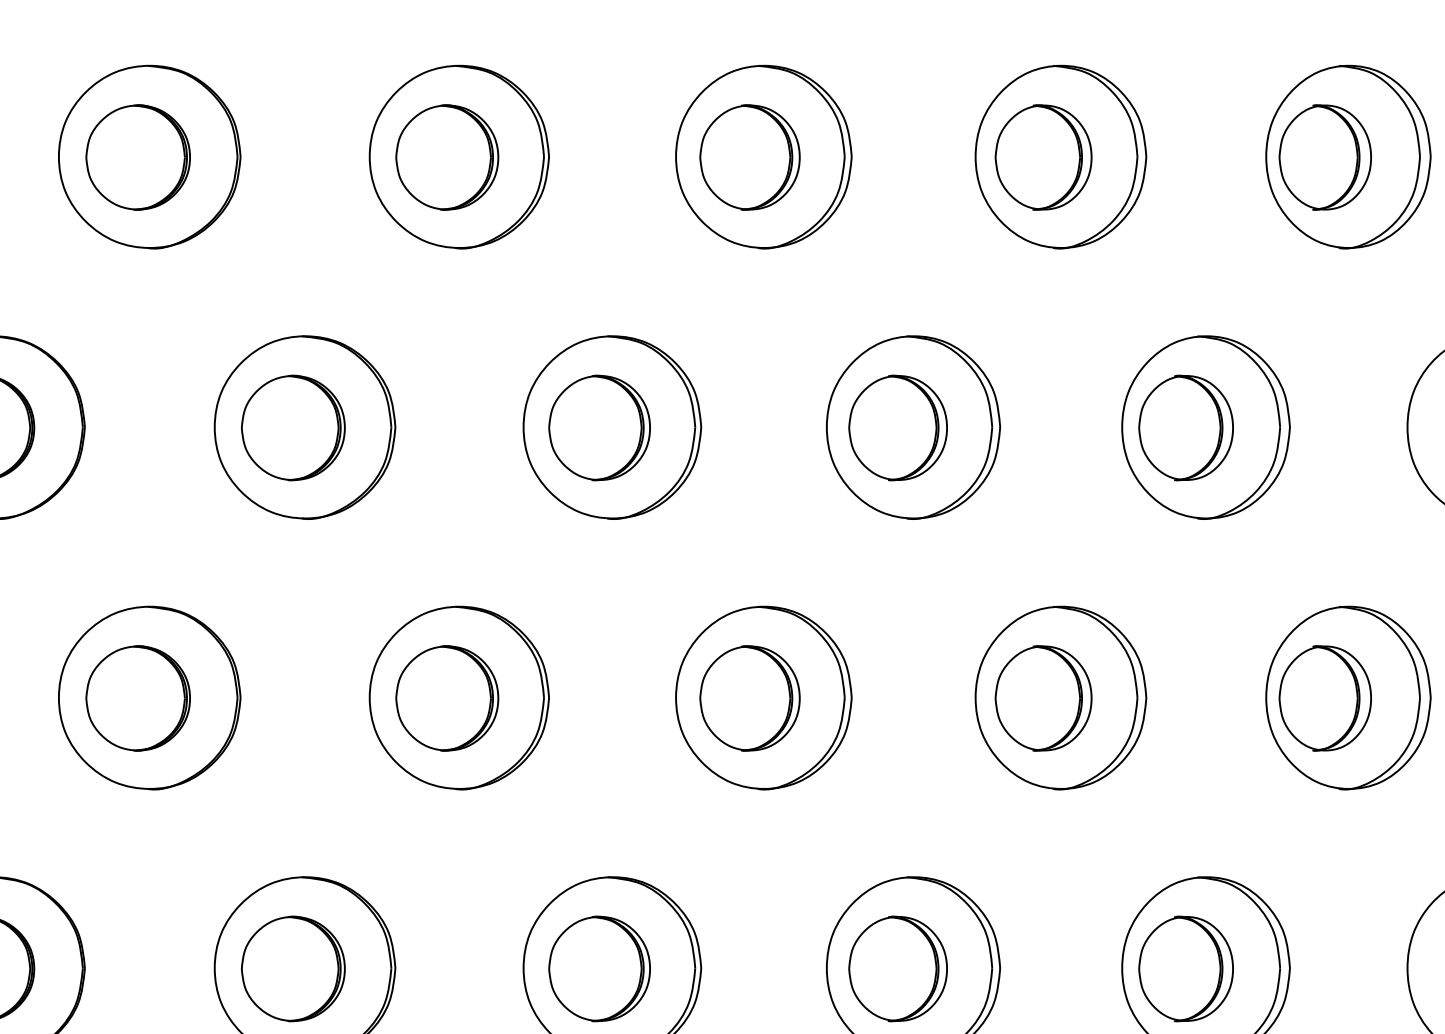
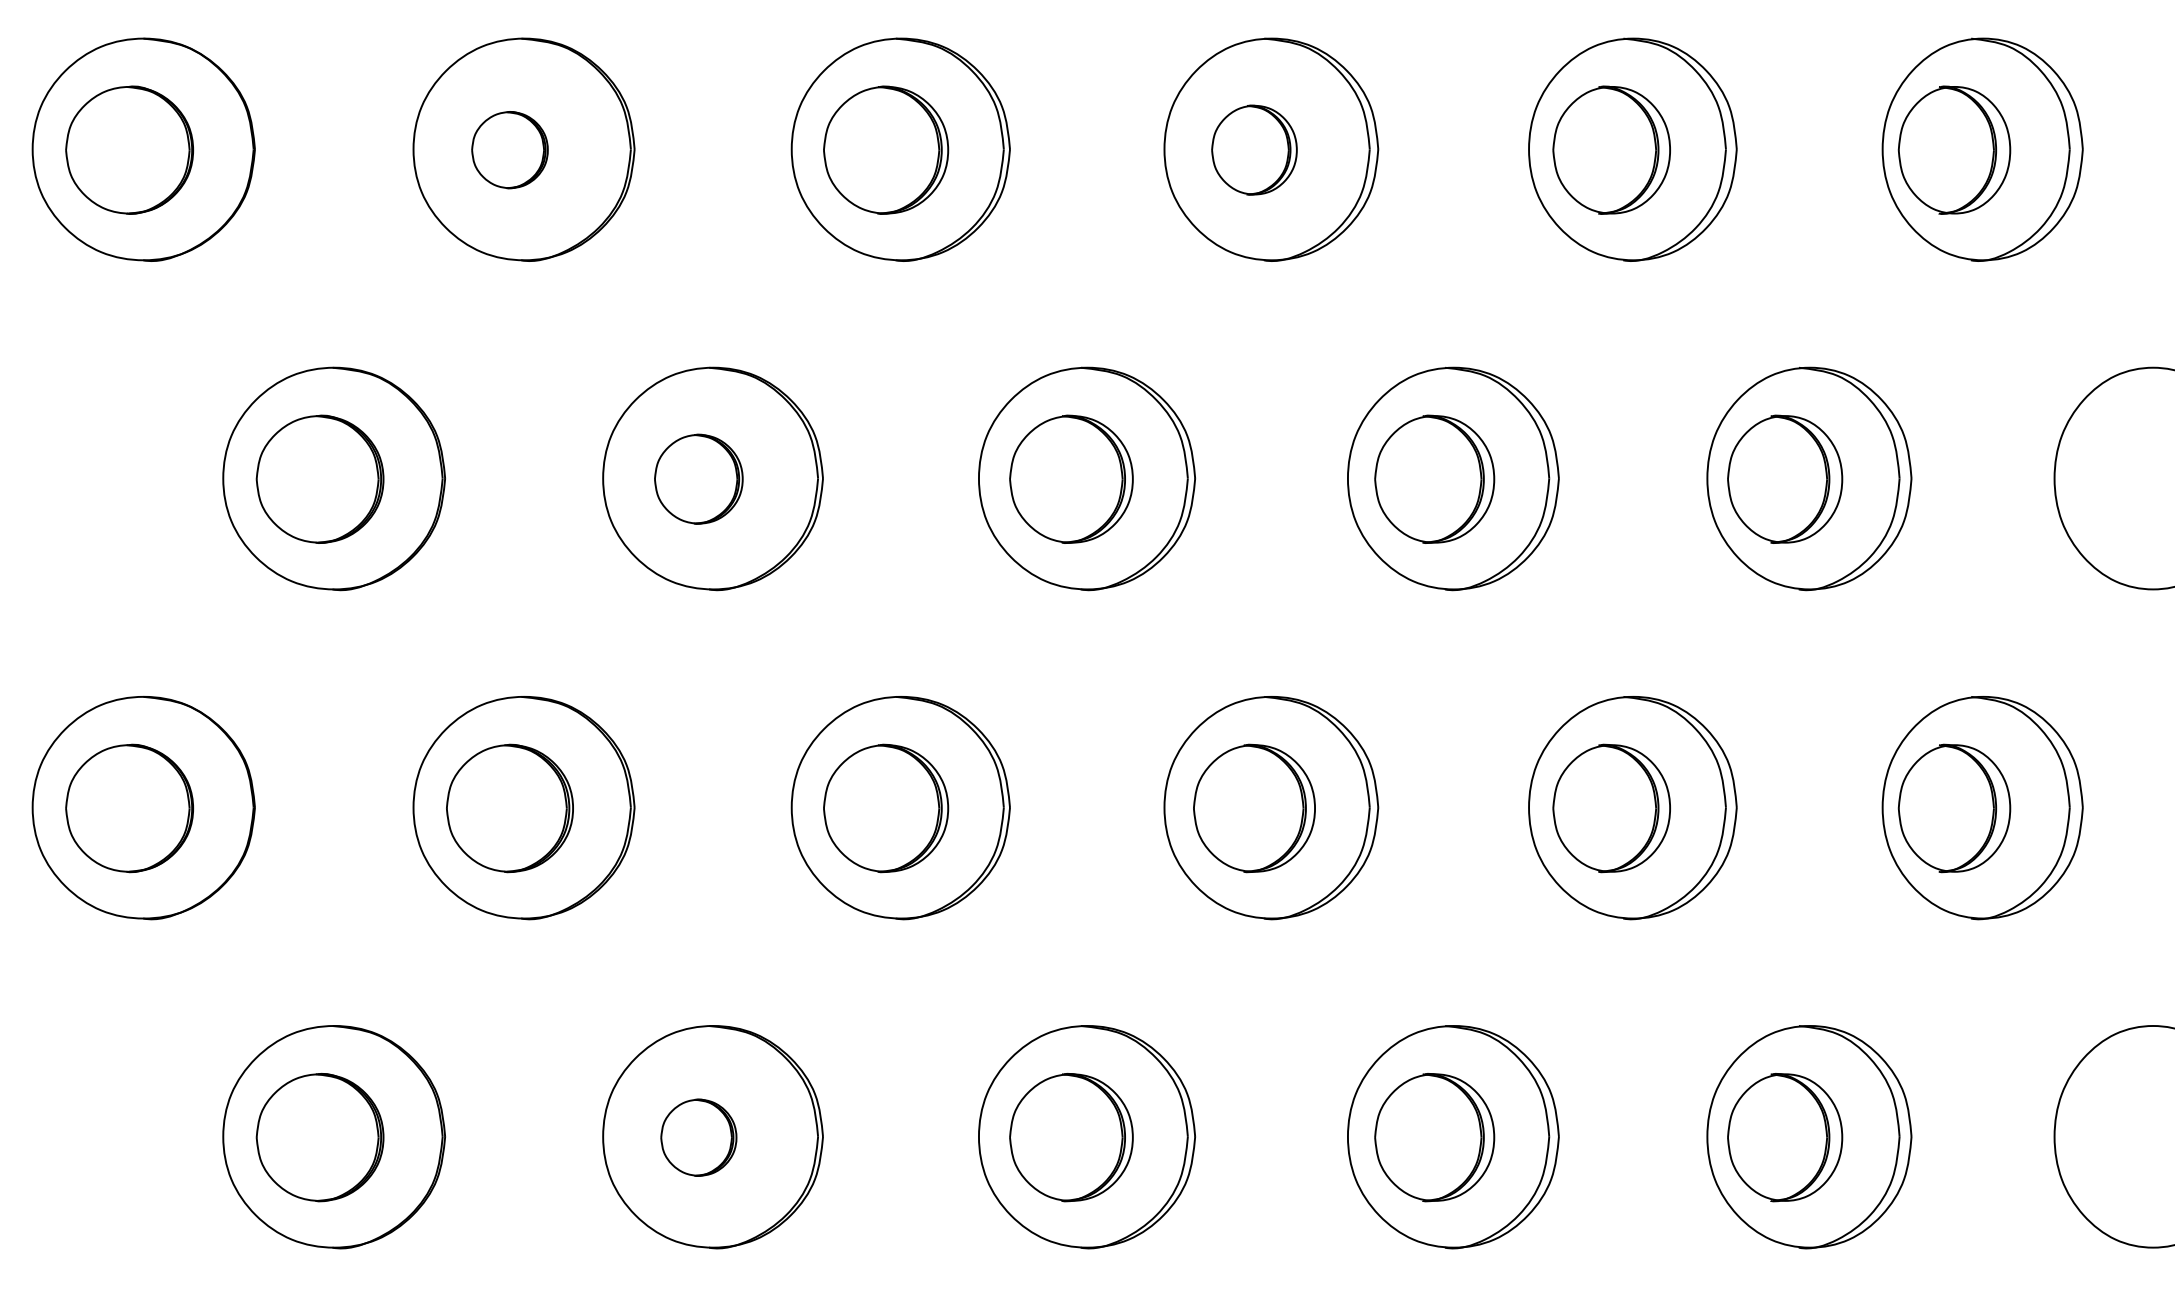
part: (137, 156) -> (509, 149), size x0.6
part: (750, 156) -> (1254, 149), size x0.7
part: (293, 427) -> (698, 478), size x0.7
part: (293, 968) -> (698, 1137), size x0.6

